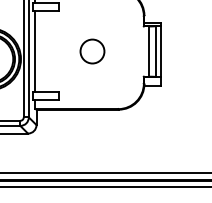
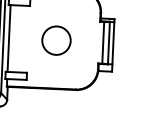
circle: (92, 51) -> (56, 40), size x1.43

